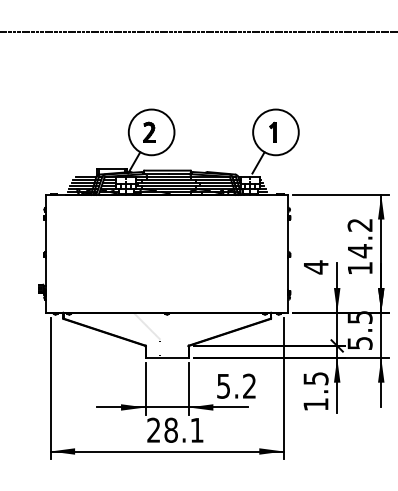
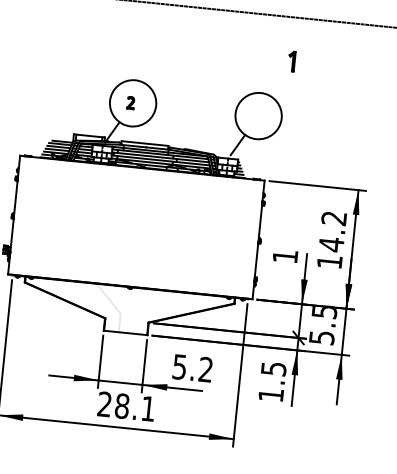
part: (149, 131) -> (131, 102), size x0.6
part: (272, 131) -> (291, 60), moved
text: (316, 267) -> (285, 256), 4 -> 1

